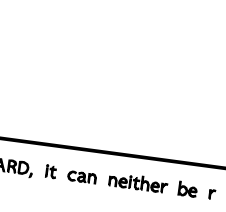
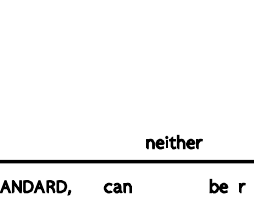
part: (50, 171) -> (87, 186), removed
part: (138, 182) -> (174, 141), moved

